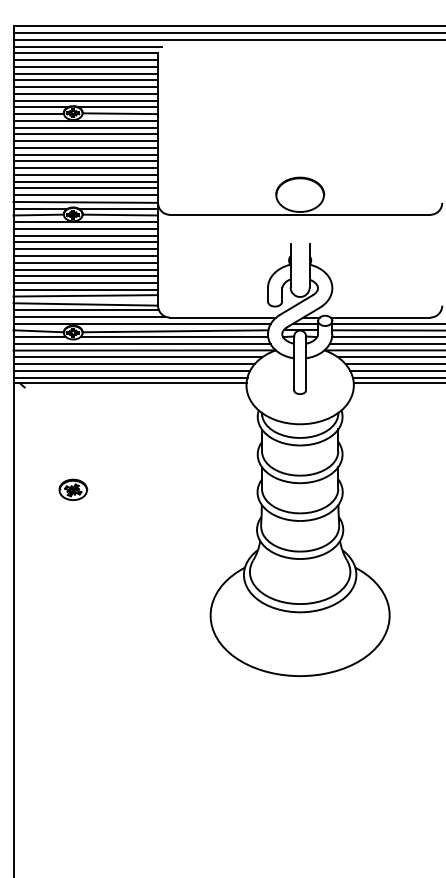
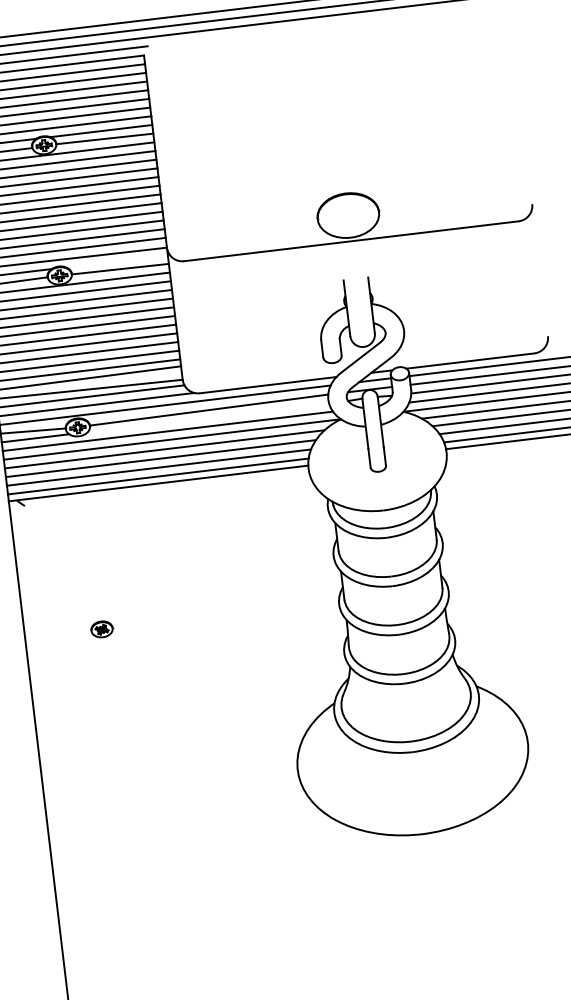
line: (118, 208) -> (116, 261), removed
line: (174, 337) -> (208, 418), removed
part: (73, 489) -> (102, 629), size x0.6

